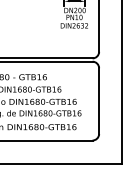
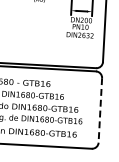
line: (99, 101) -> (100, 110), solid -> dashed

